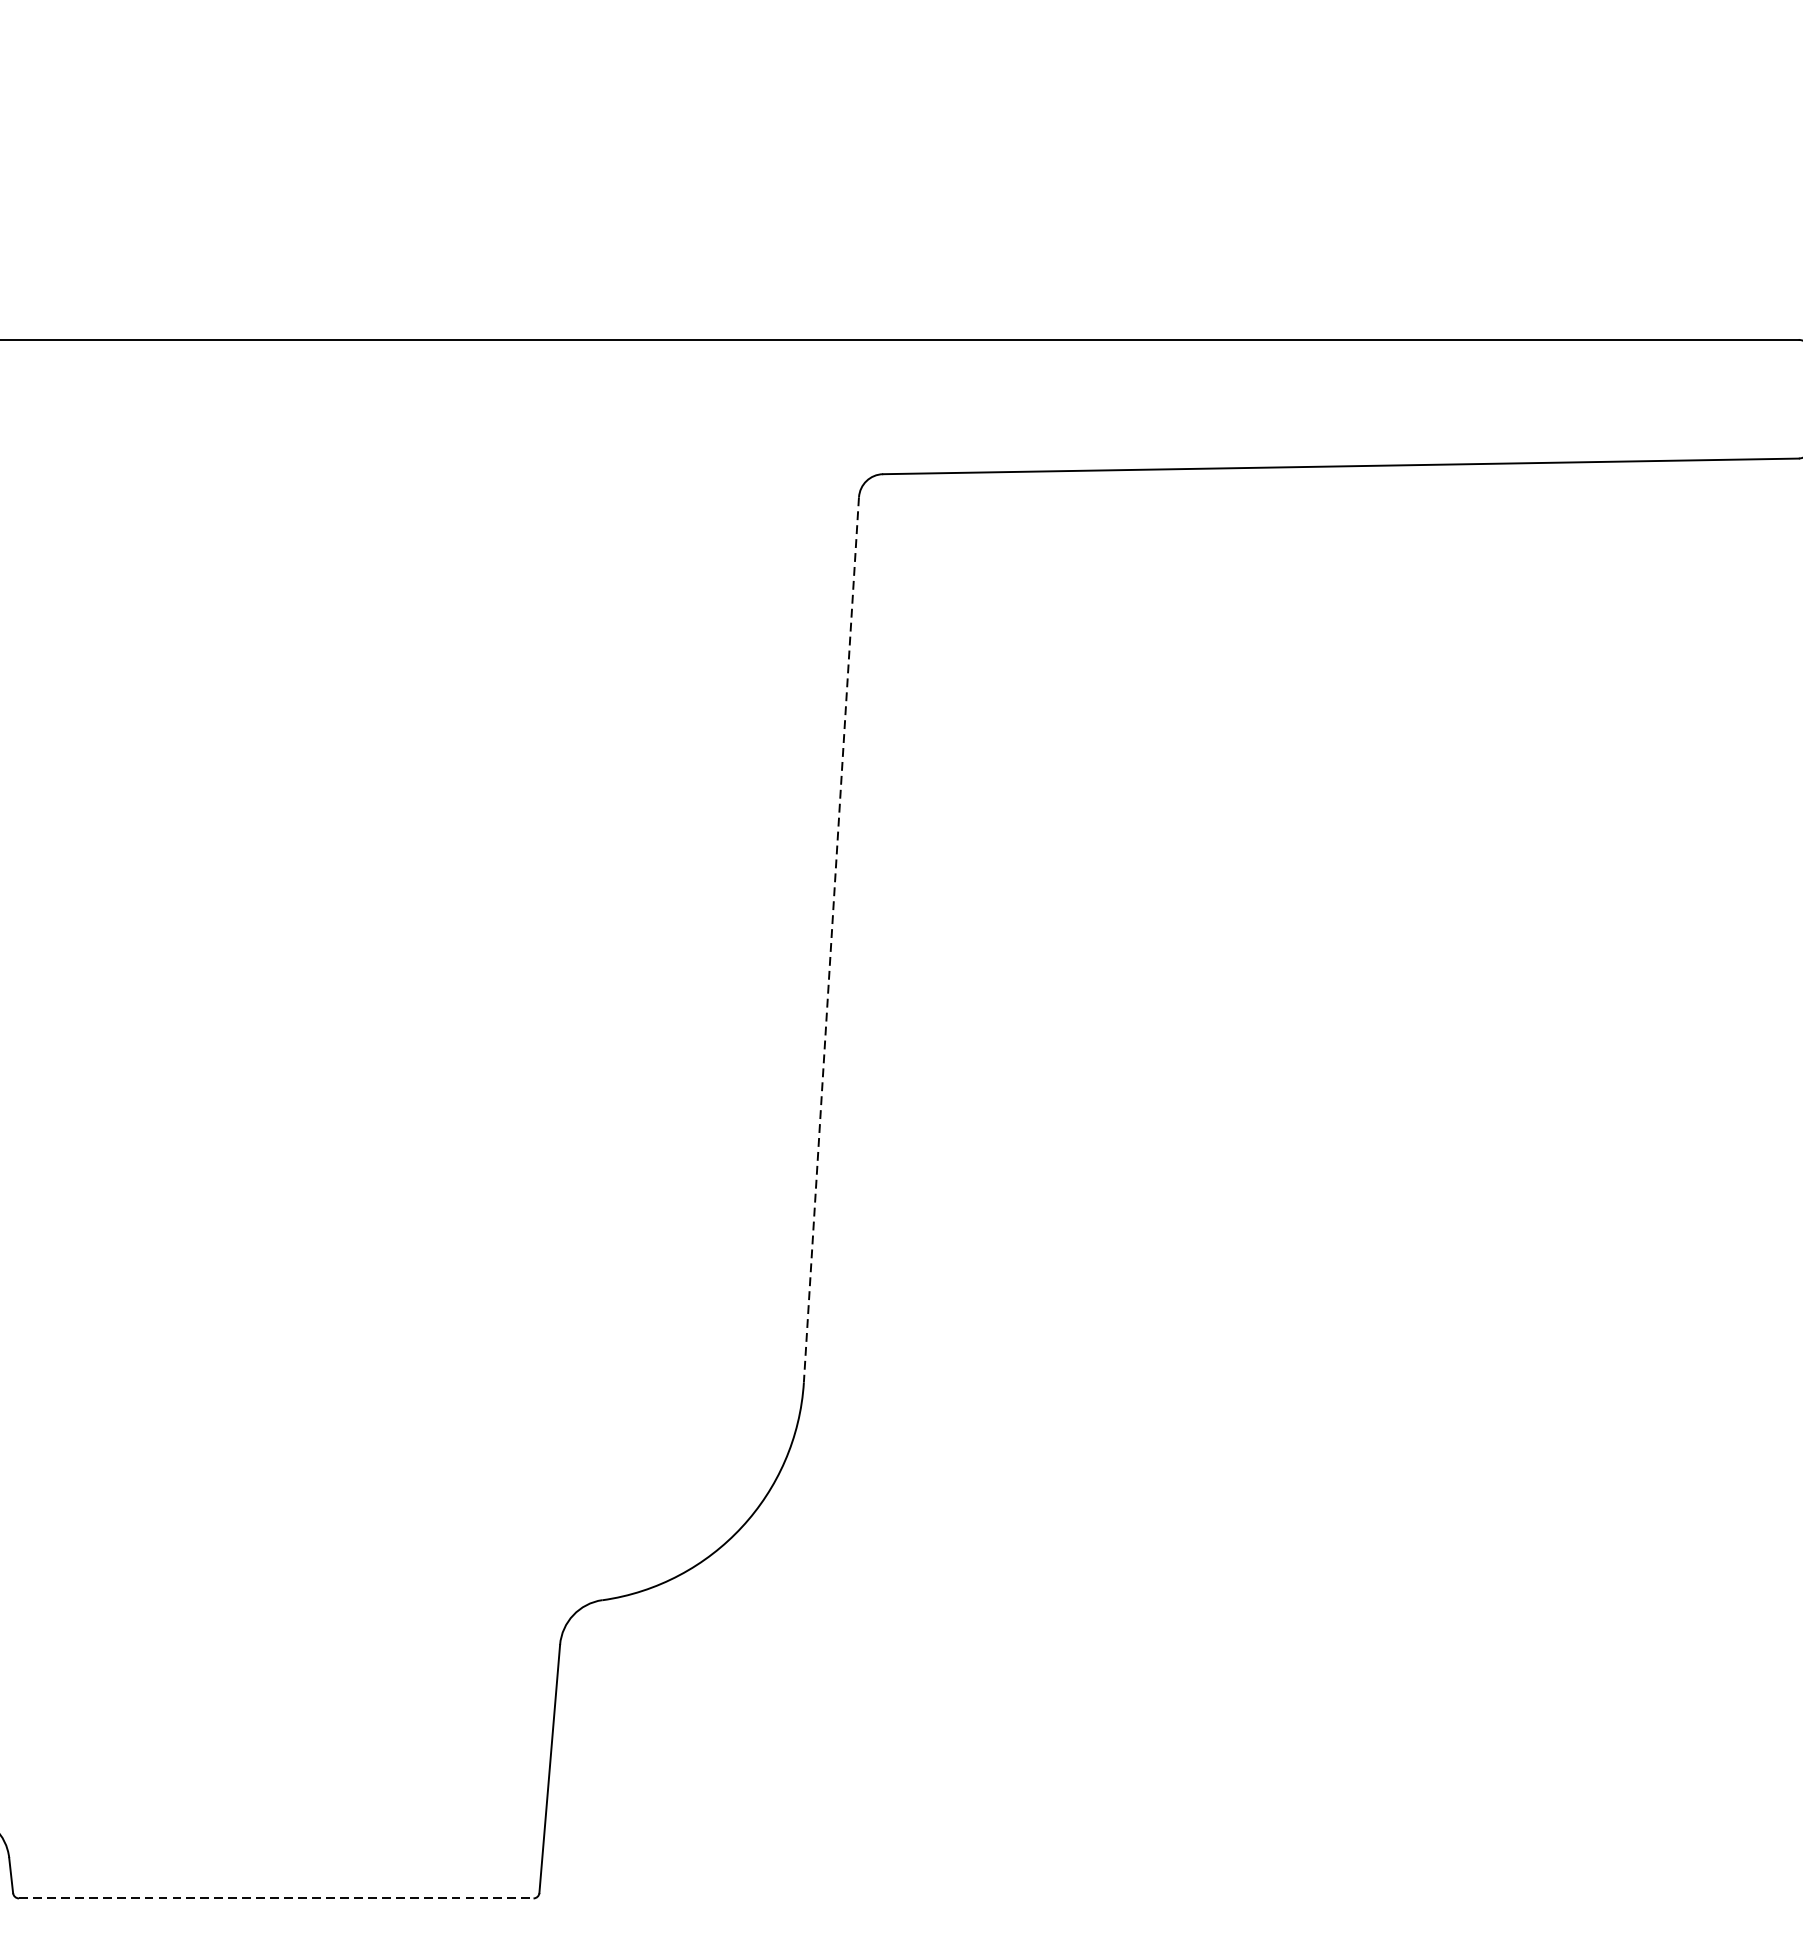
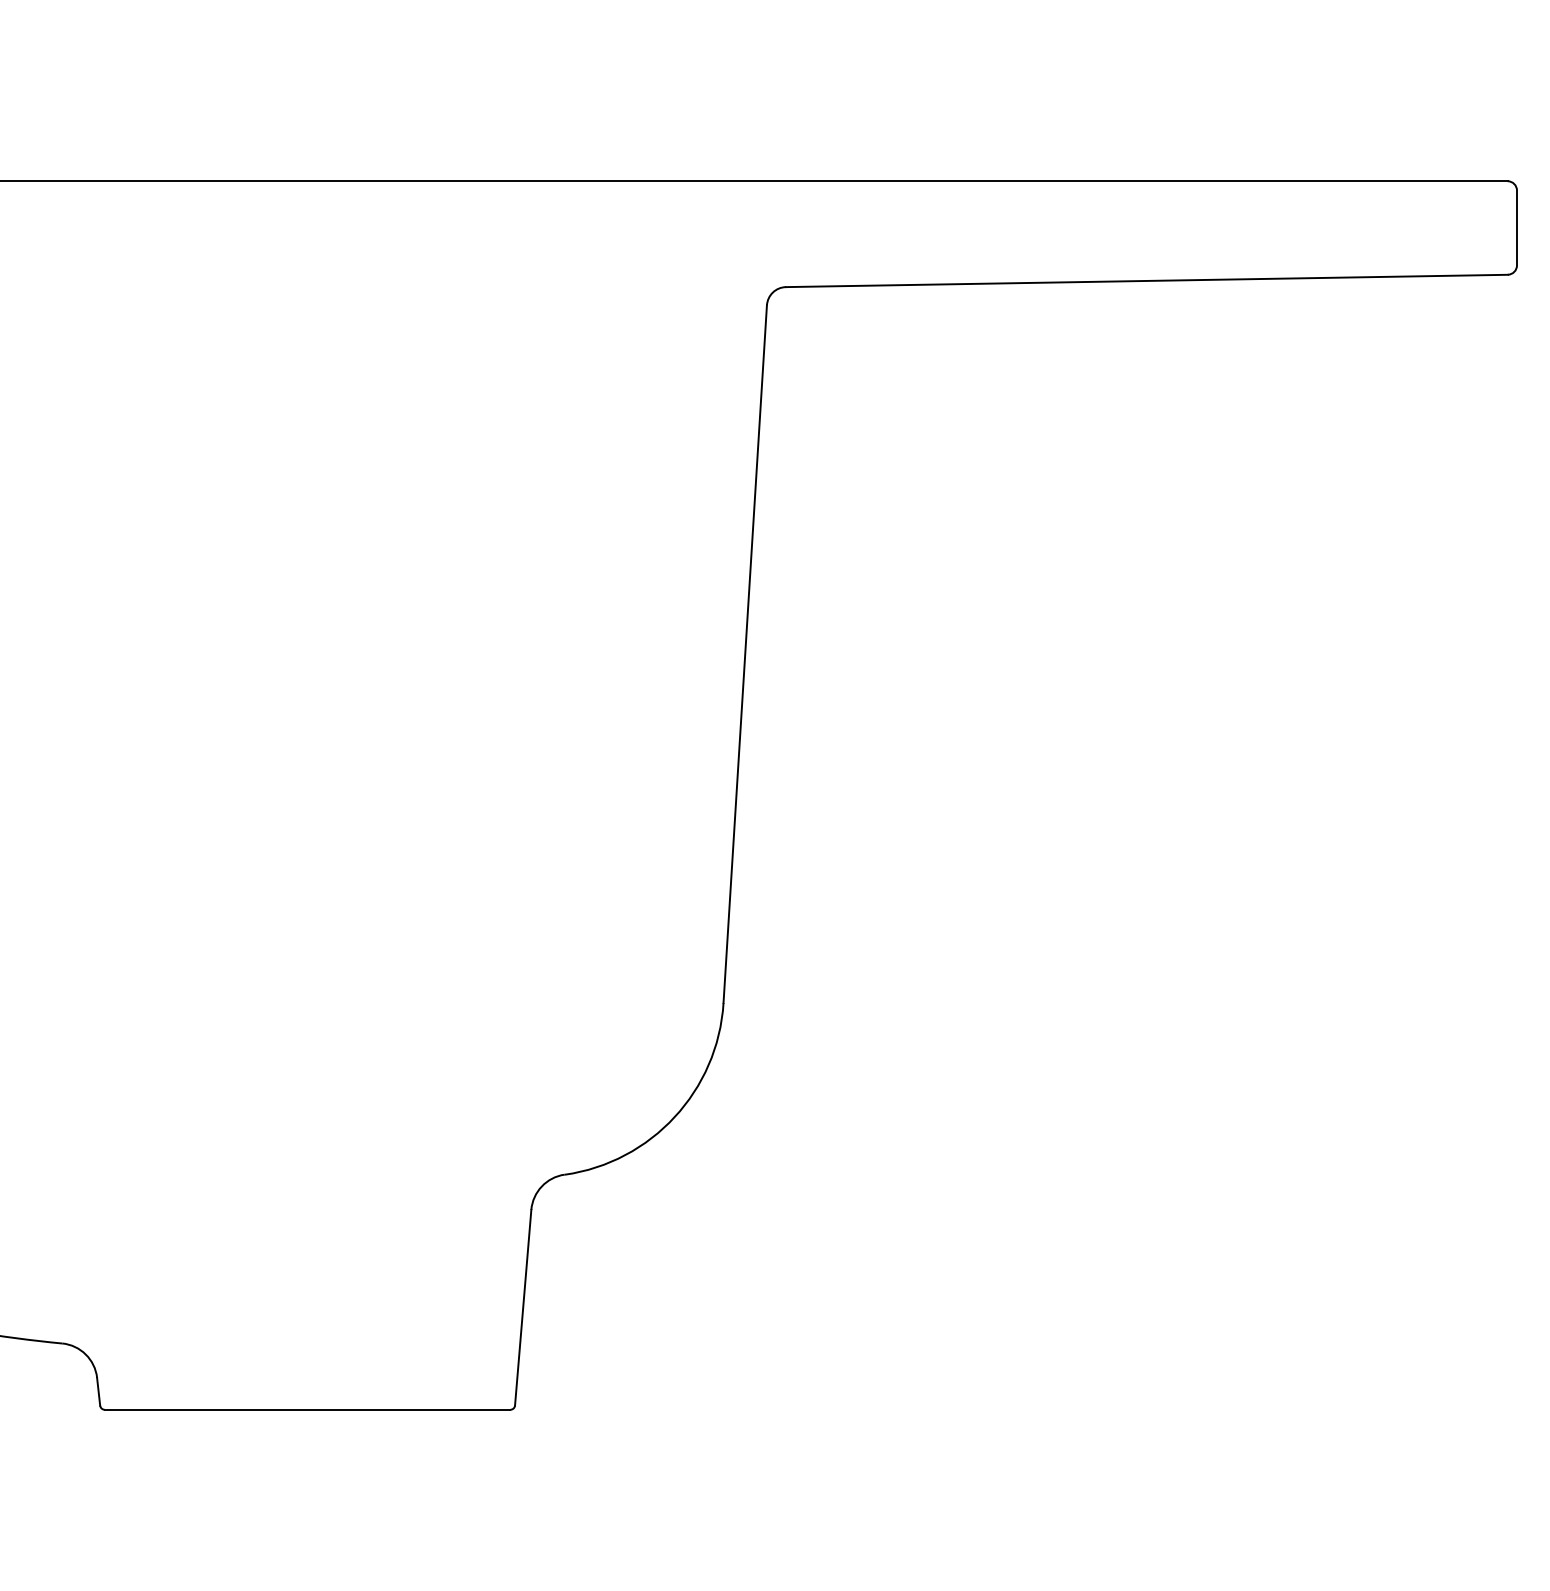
line: (831, 940) -> (745, 654), dashed -> solid
line: (276, 1898) -> (307, 1409), dashed -> solid

